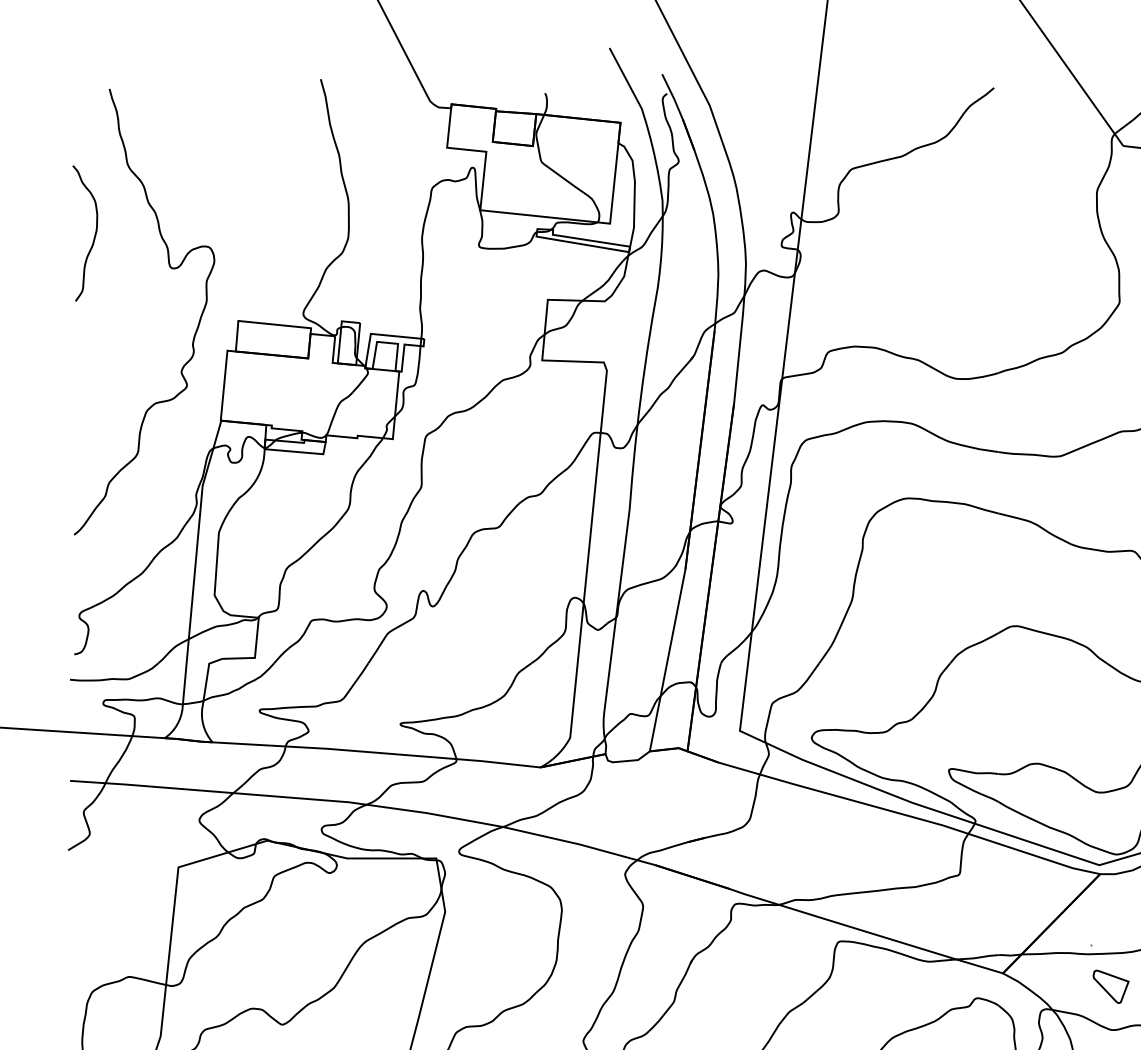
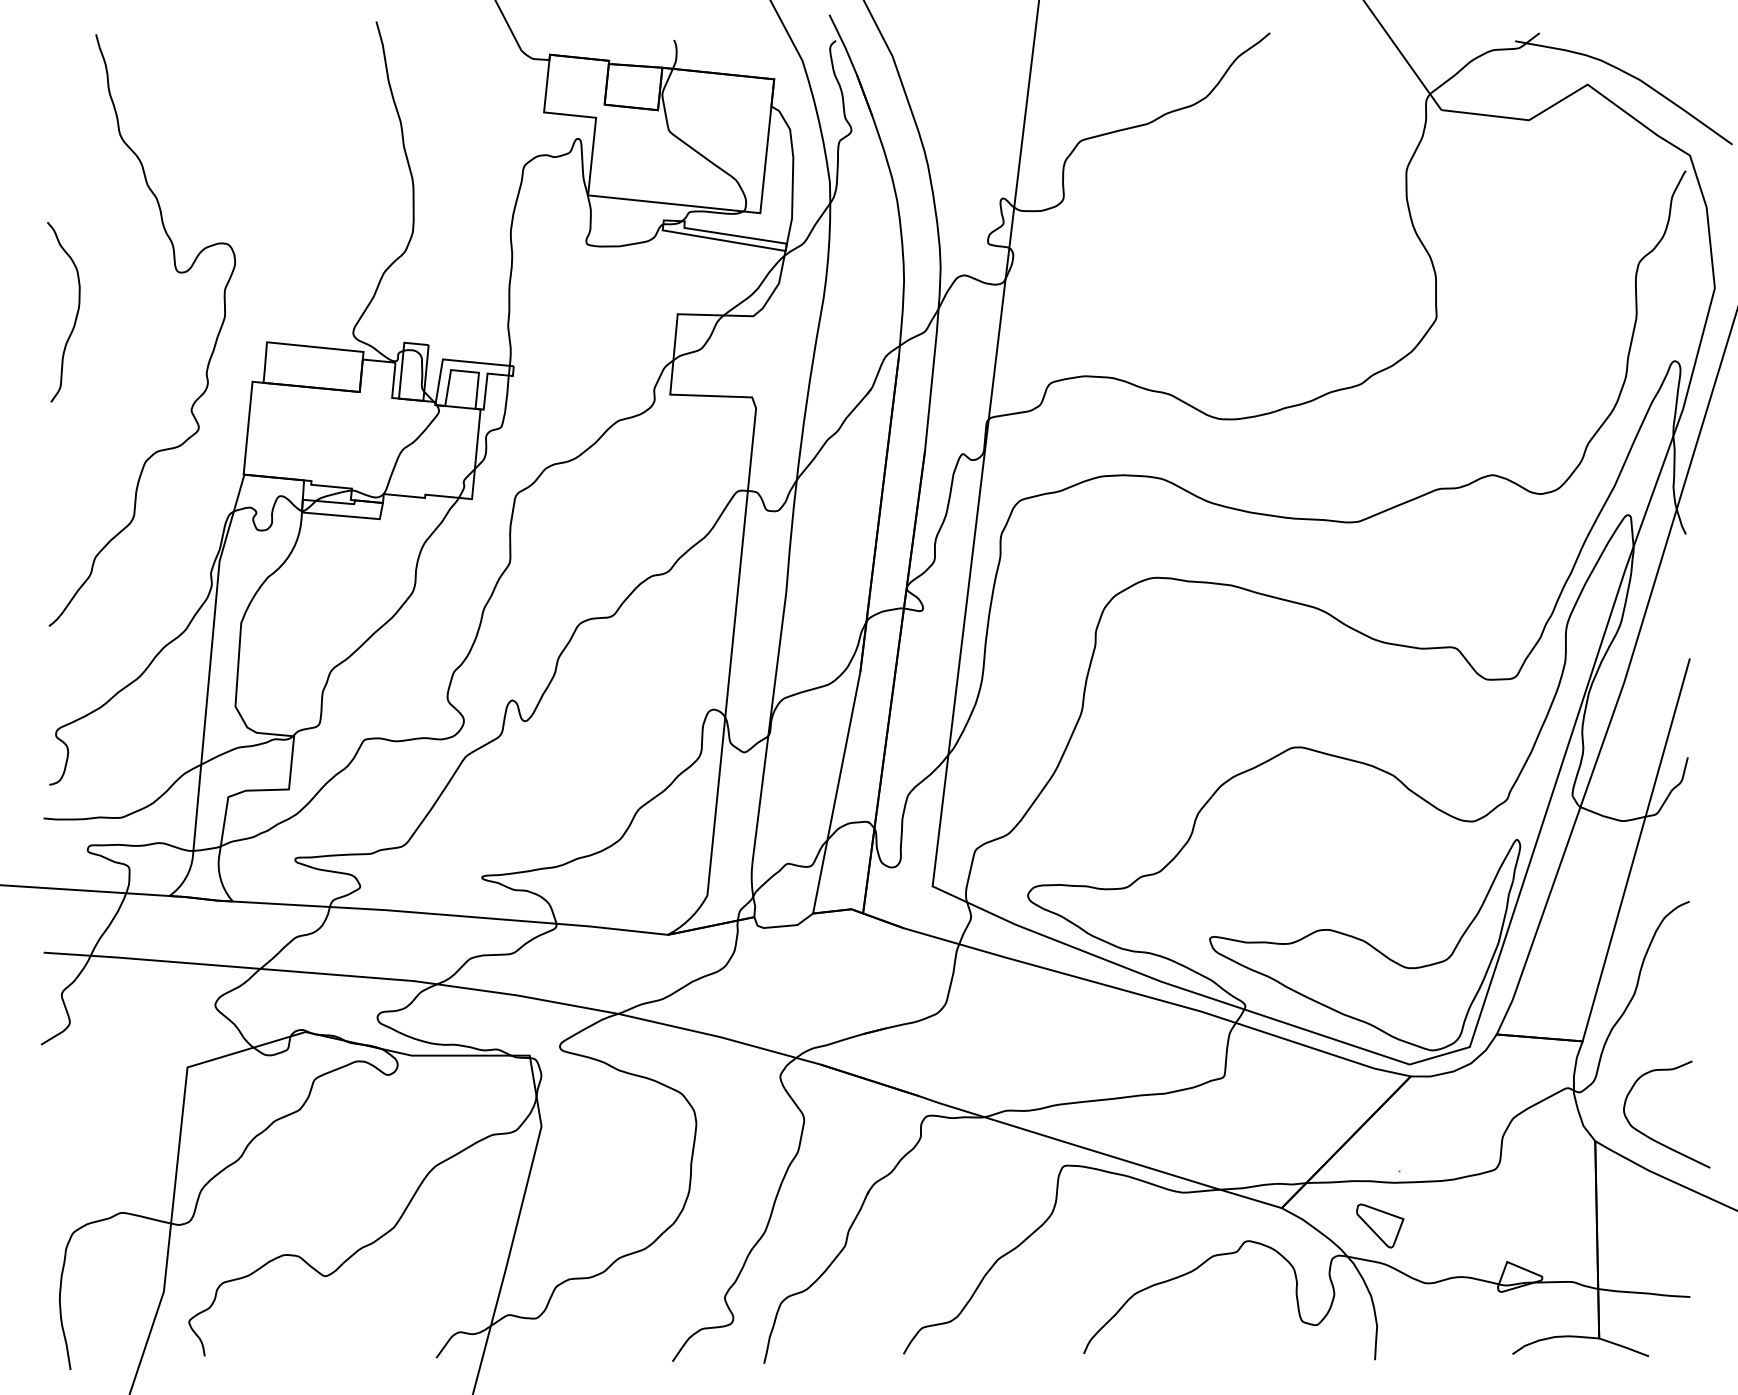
curve: (94, 236) -> (75, 316), moved
part: (1111, 986) -> (1380, 1225), moved

